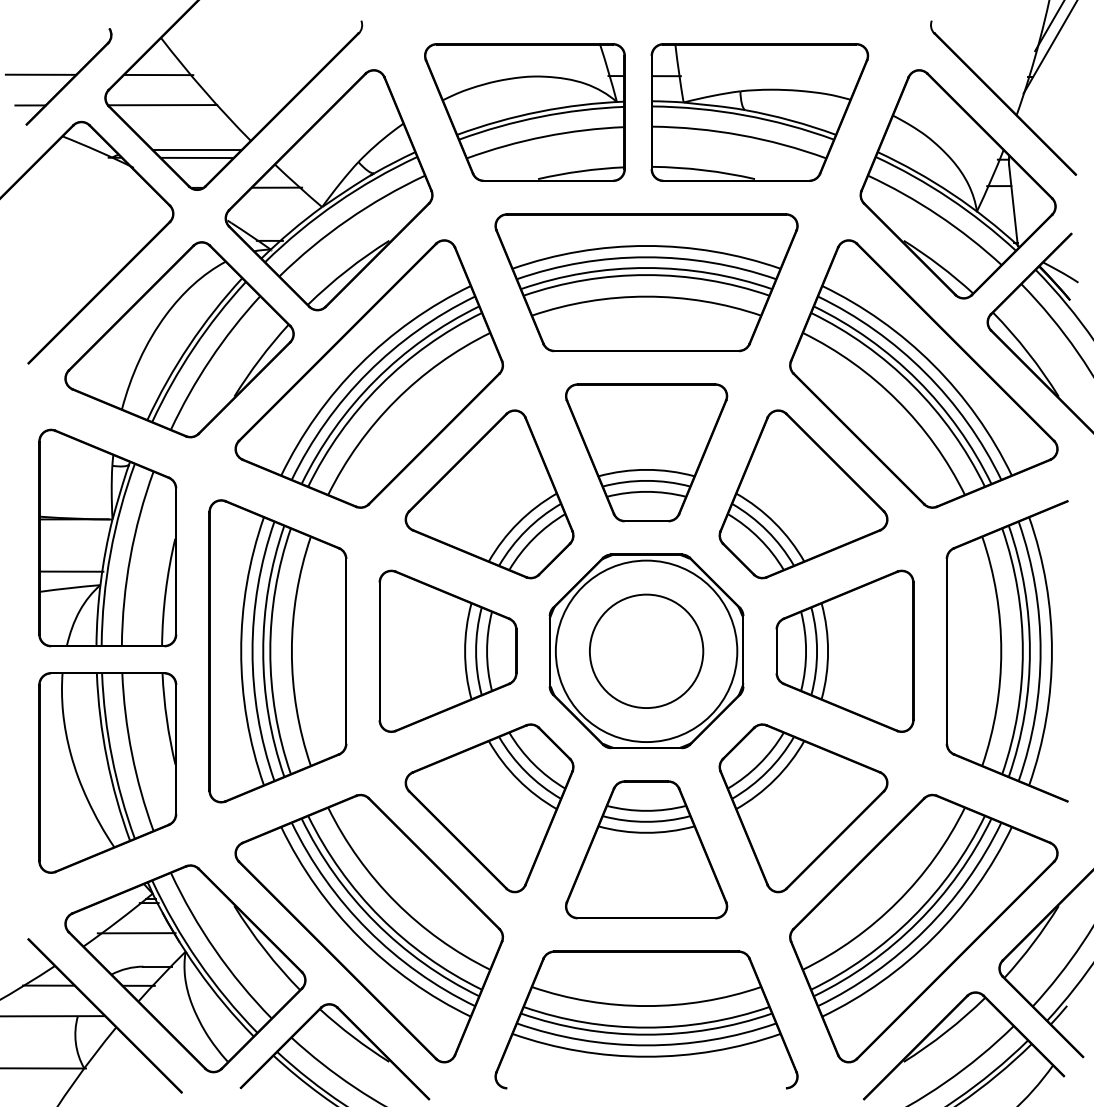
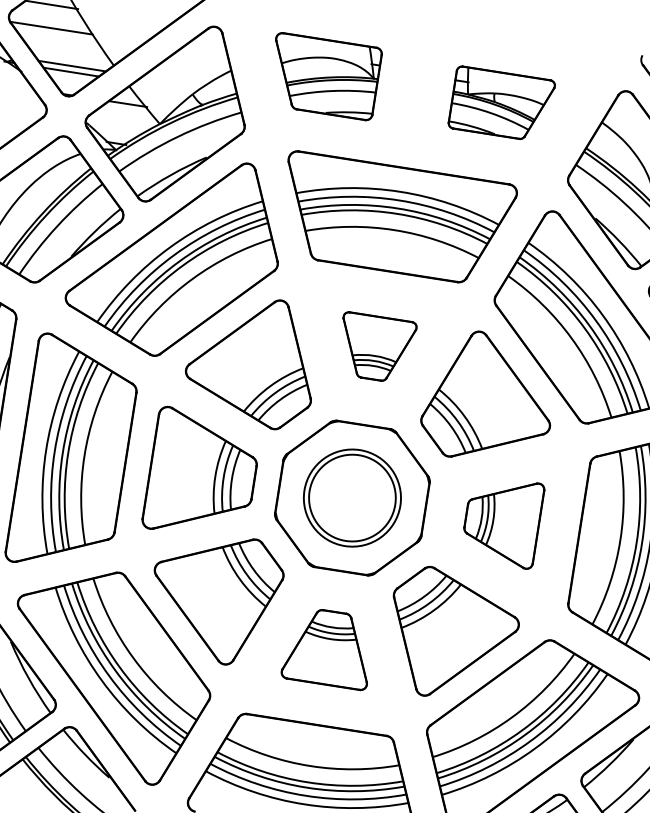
part: (524, 112) -> (323, 76), size x0.7
part: (759, 112) -> (501, 104), size x0.6
part: (646, 452) -> (375, 347), size x0.6
part: (844, 650) -> (502, 520), size x0.7
circle: (646, 651) -> (352, 498), size x0.7
part: (646, 849) -> (328, 647), size x0.7

